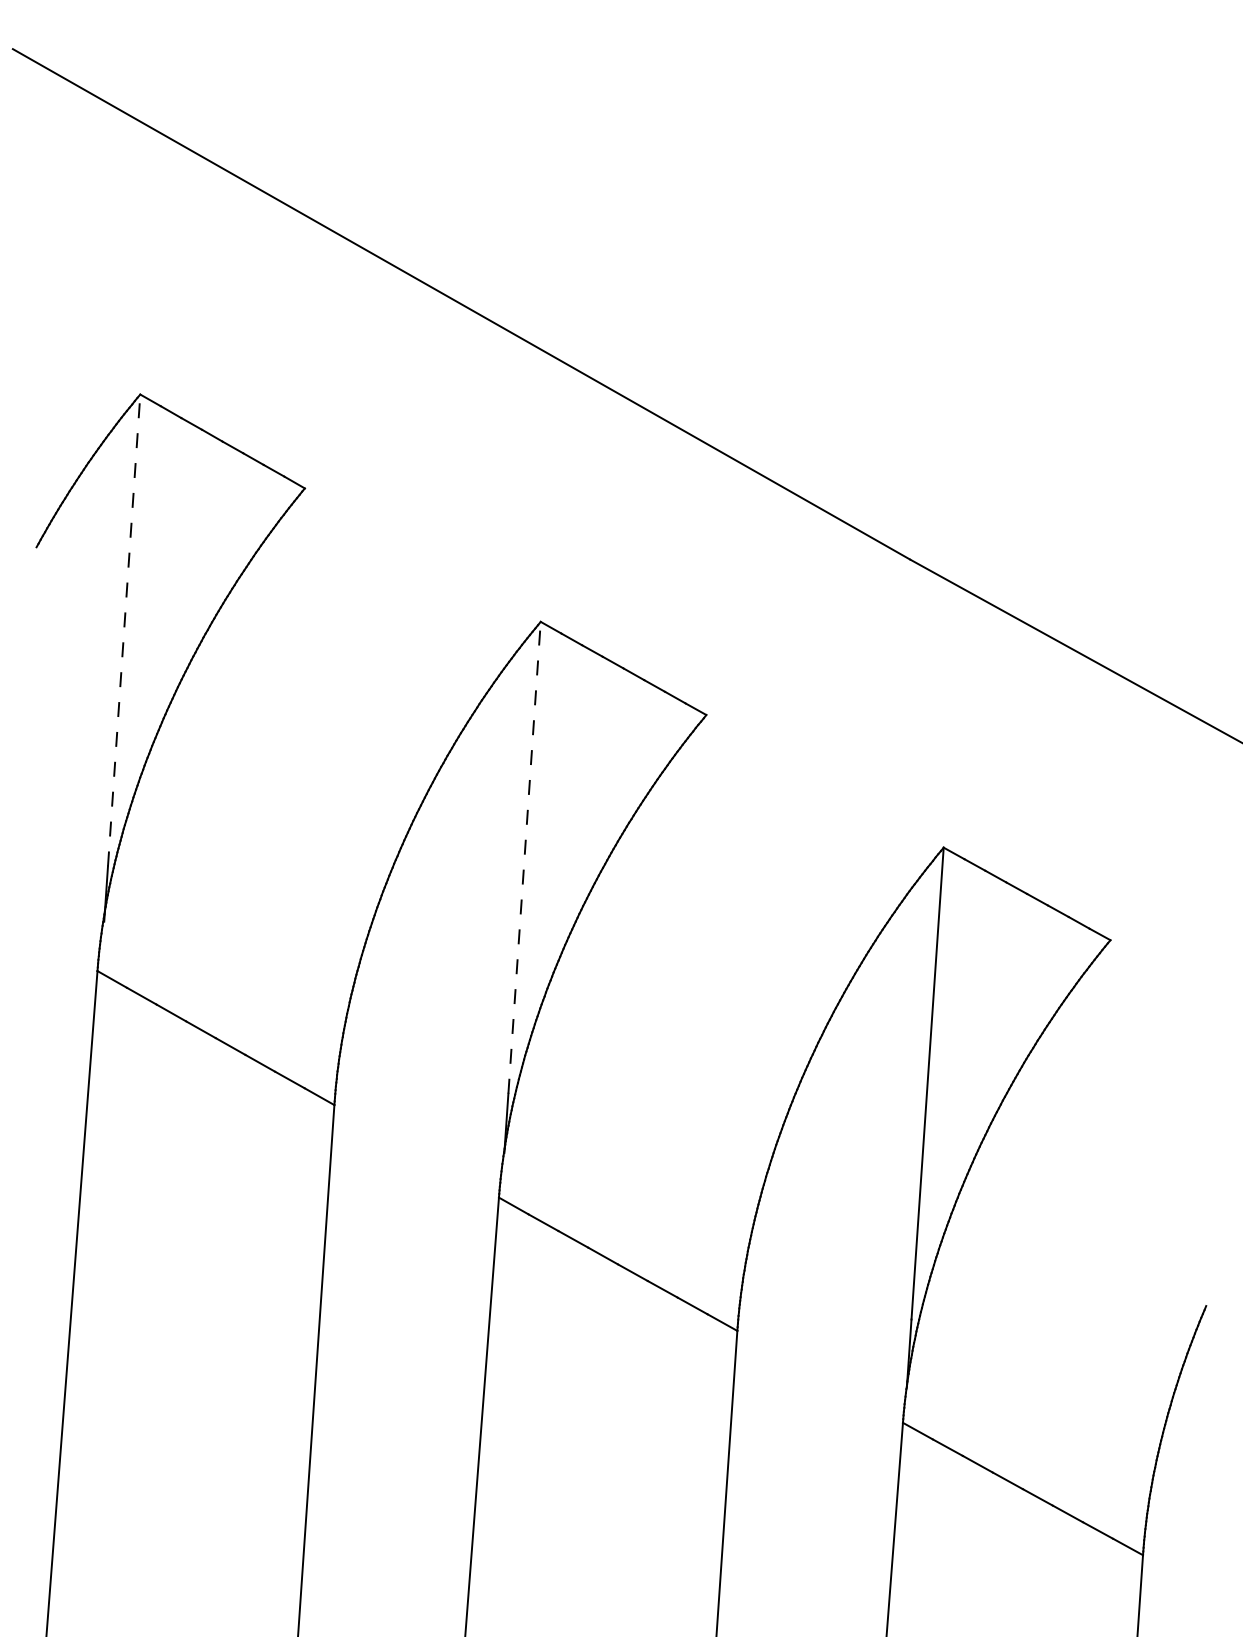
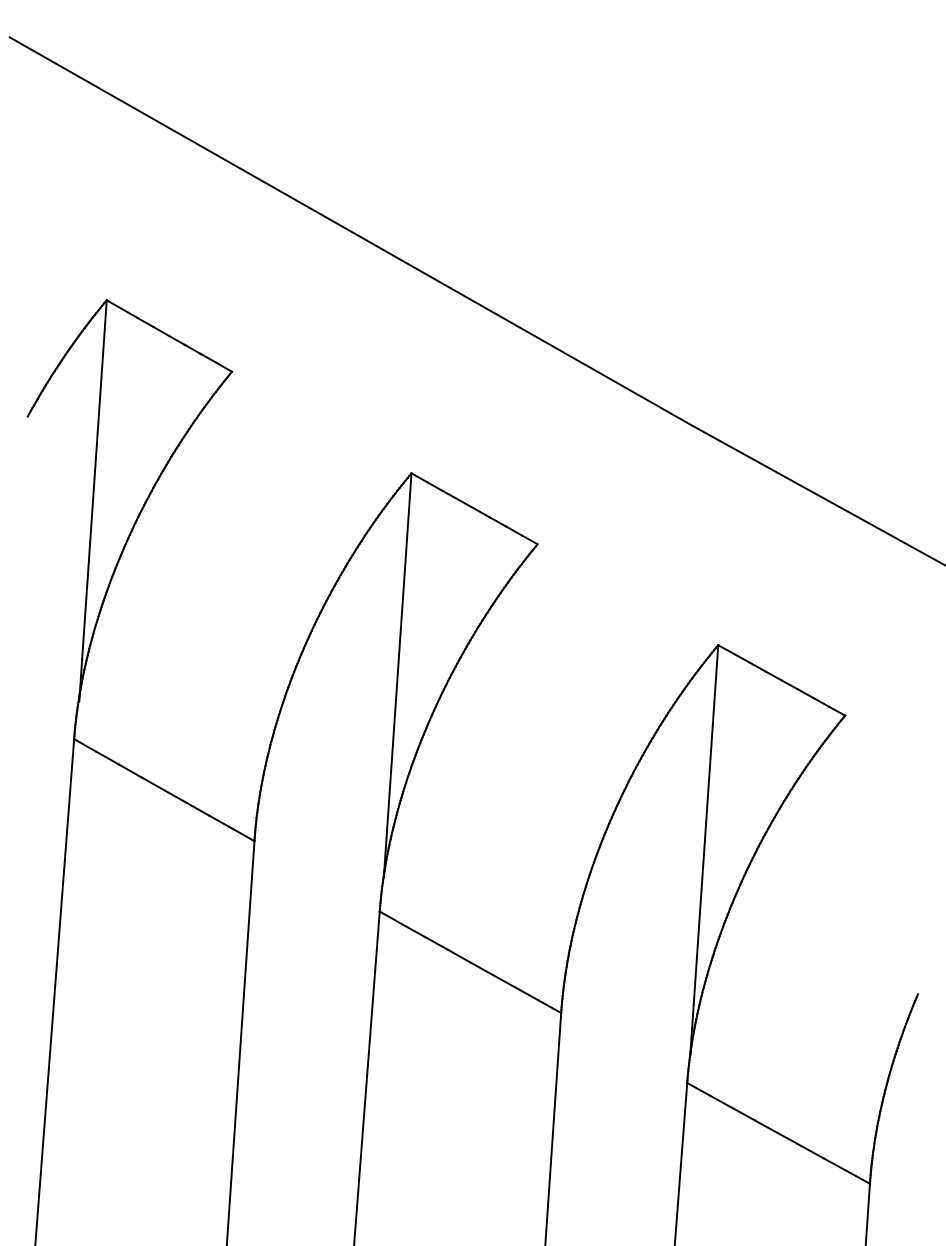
line: (124, 629) -> (94, 479), dashed -> solid
line: (524, 857) -> (399, 652), dashed -> solid

